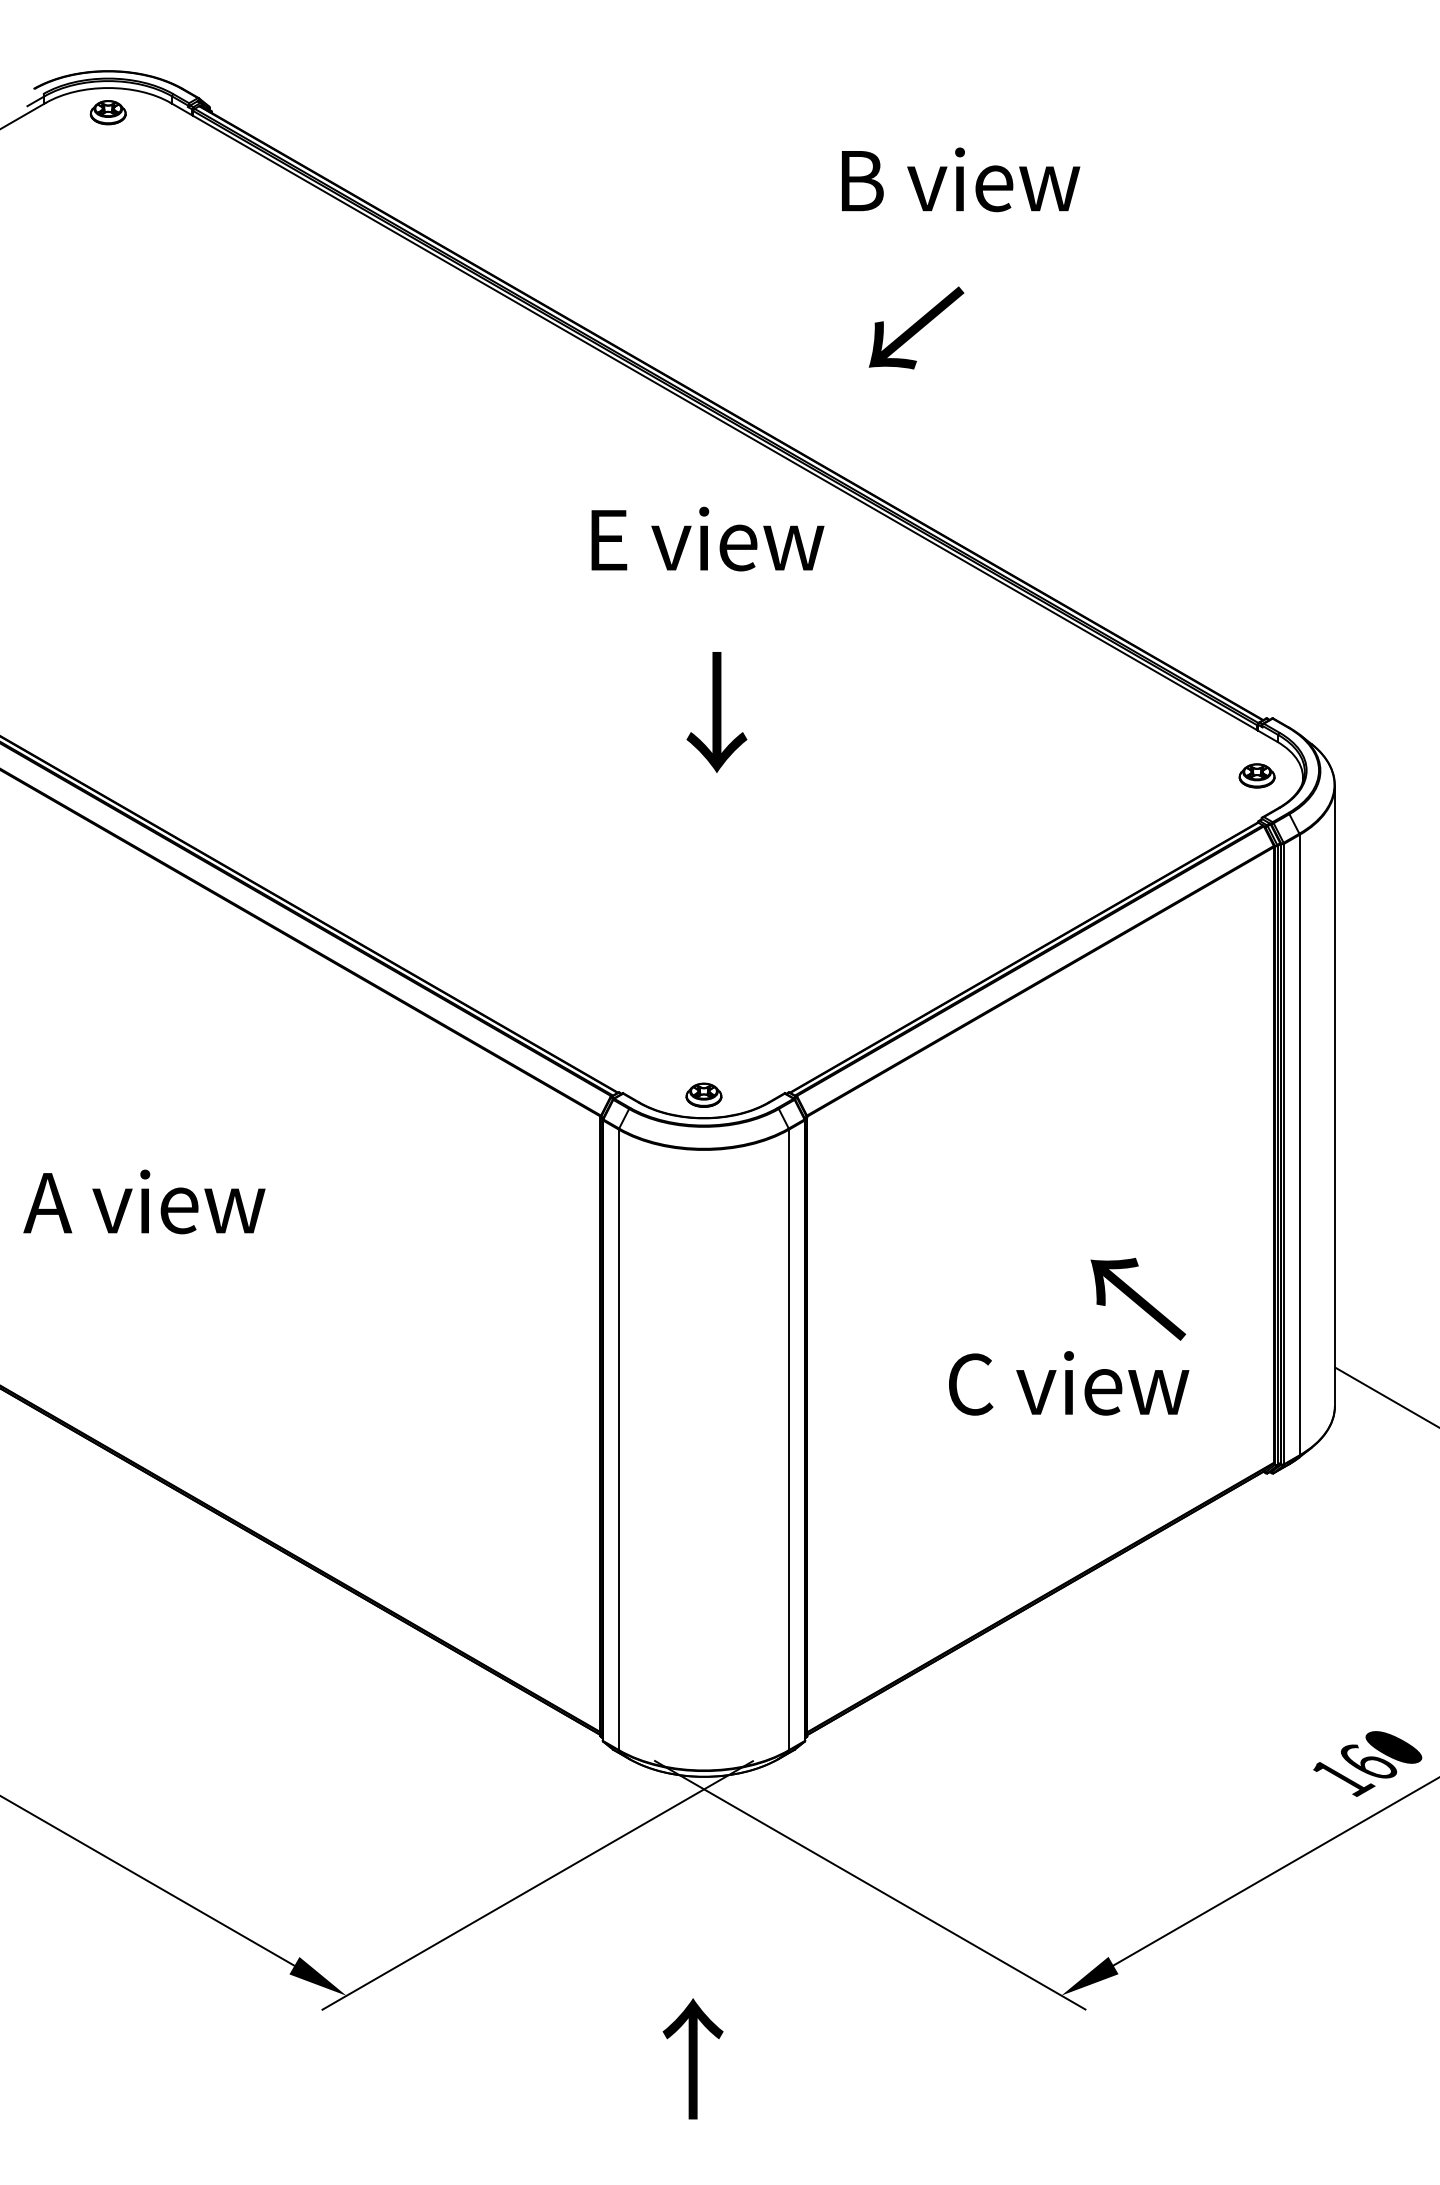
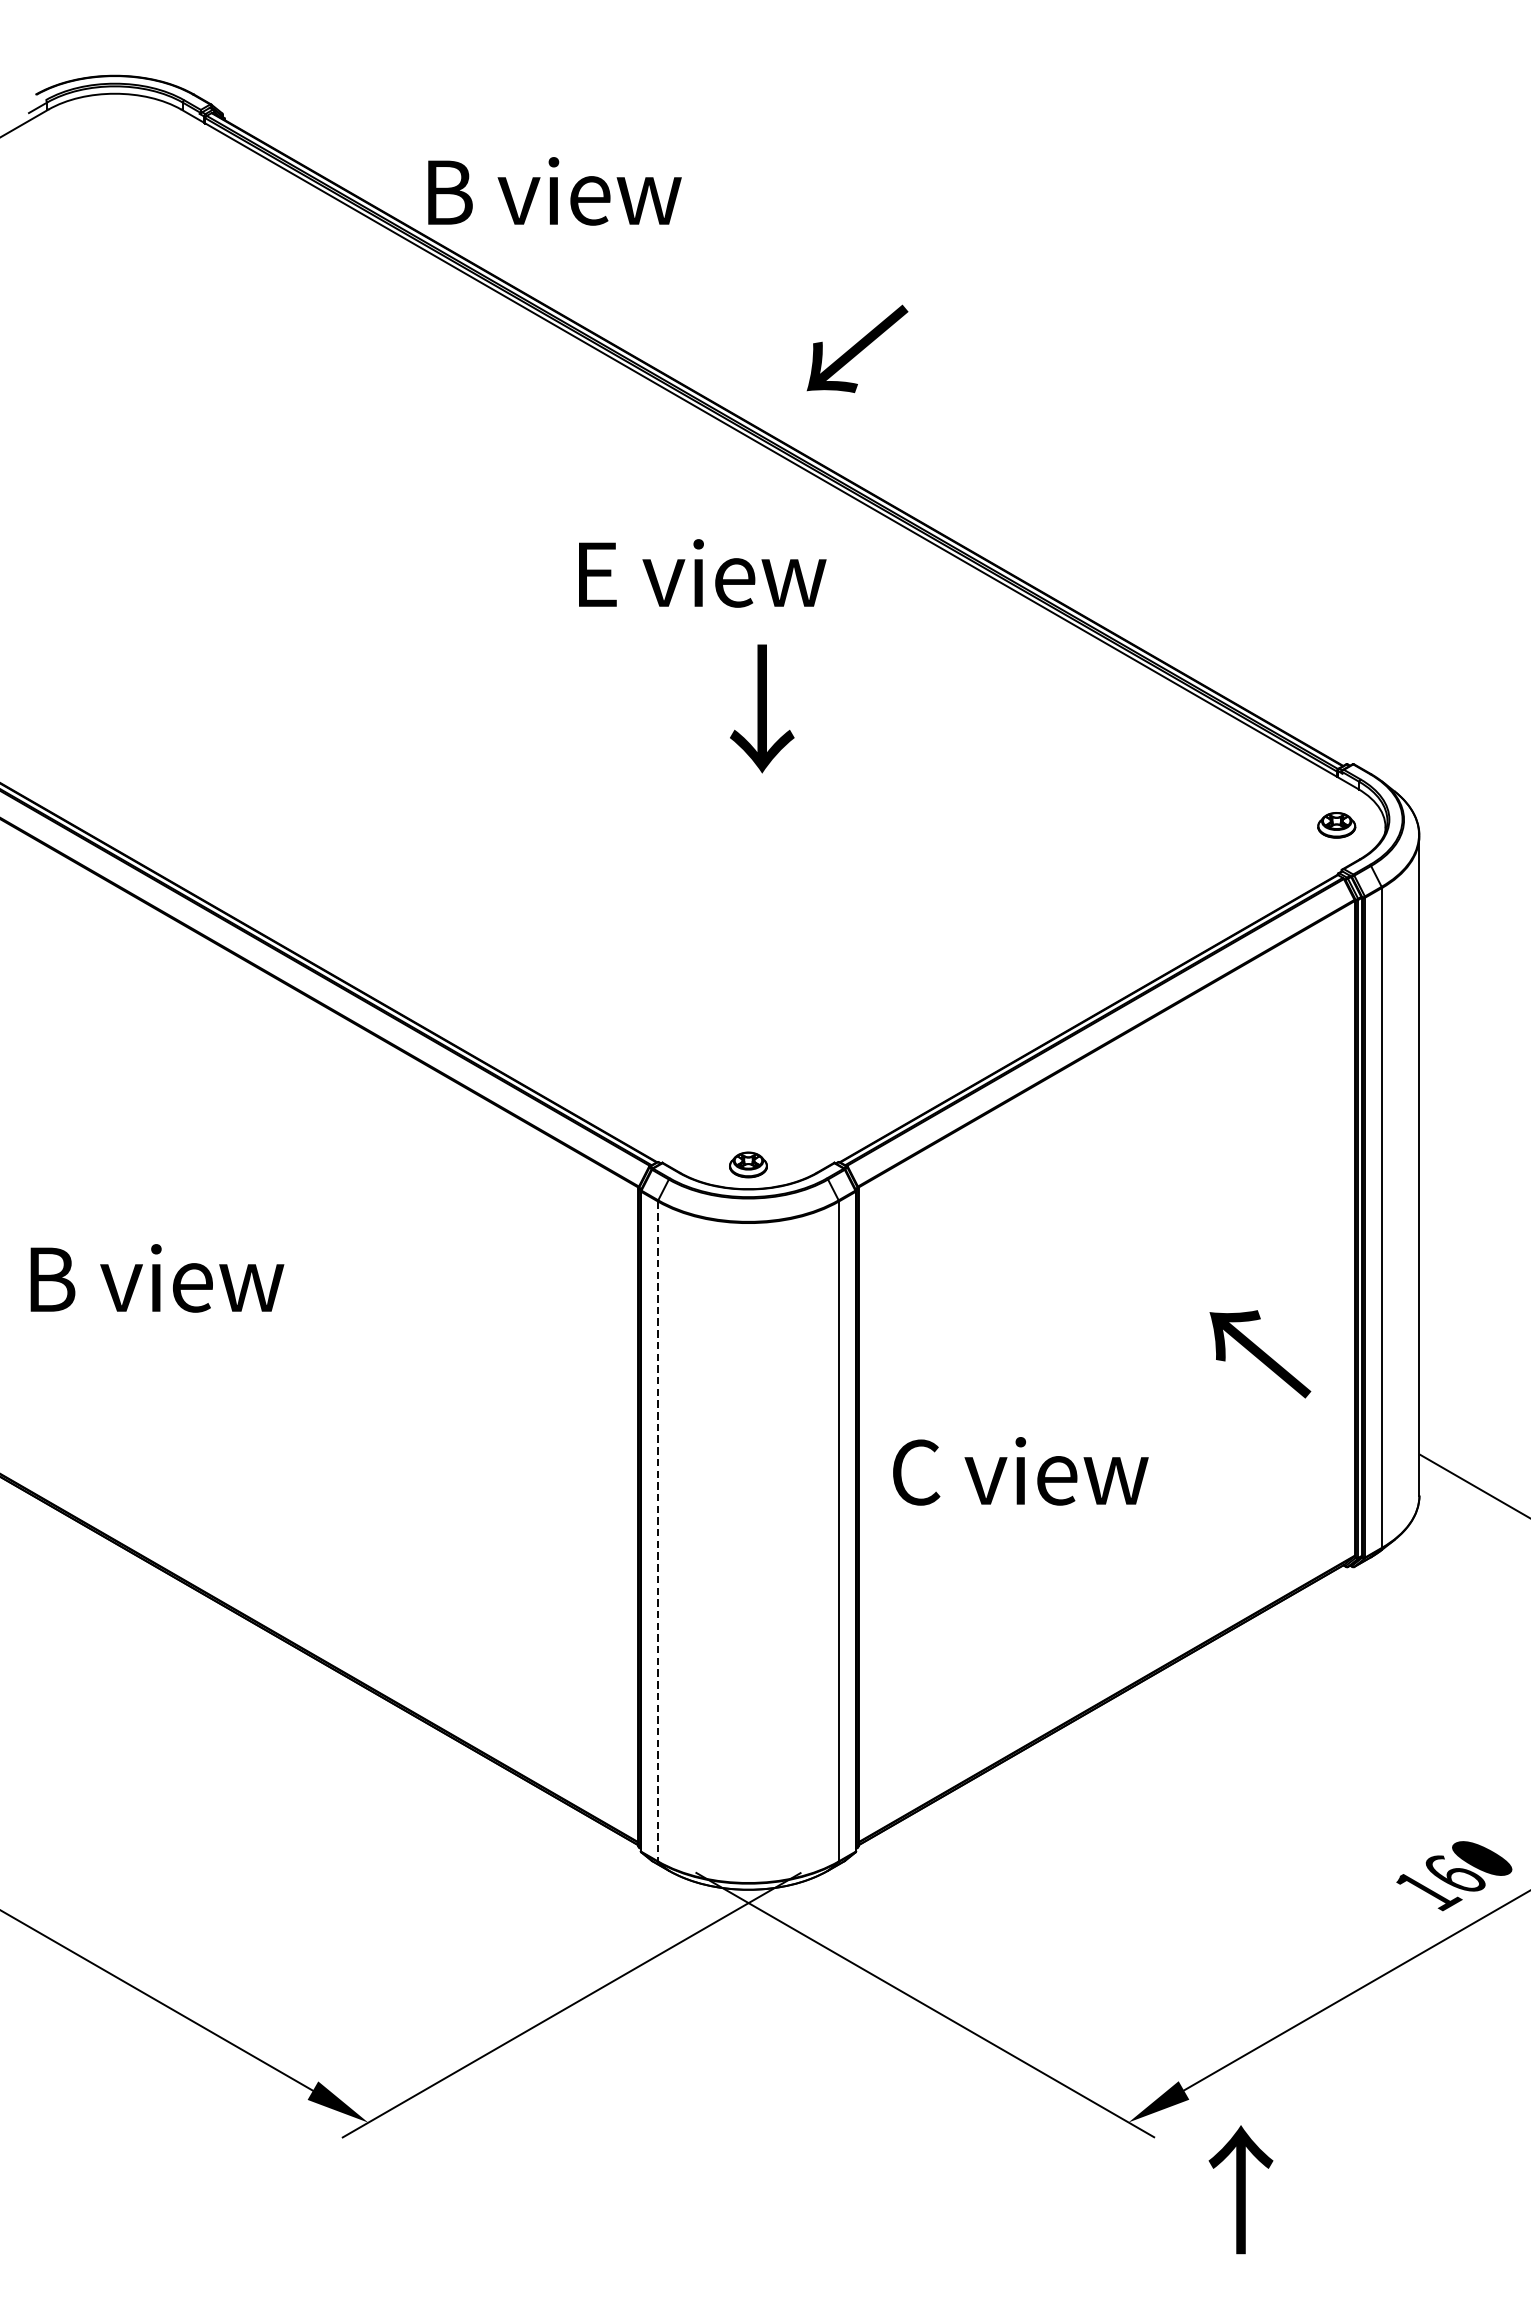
part: (107, 112) -> (114, 119), removed
text: (961, 179) -> (555, 191), moved
text: (916, 327) -> (857, 348), moved
text: (707, 538) -> (702, 572), moved
text: (716, 712) -> (761, 708), moved
text: (145, 1201) -> (154, 1277), A view -> B view
text: (1138, 1298) -> (1260, 1353), moved
text: (1069, 1383) -> (1021, 1471), moved
line: (618, 1440) -> (657, 1532), solid -> dashed
text: (692, 2058) -> (1240, 2189), moved

